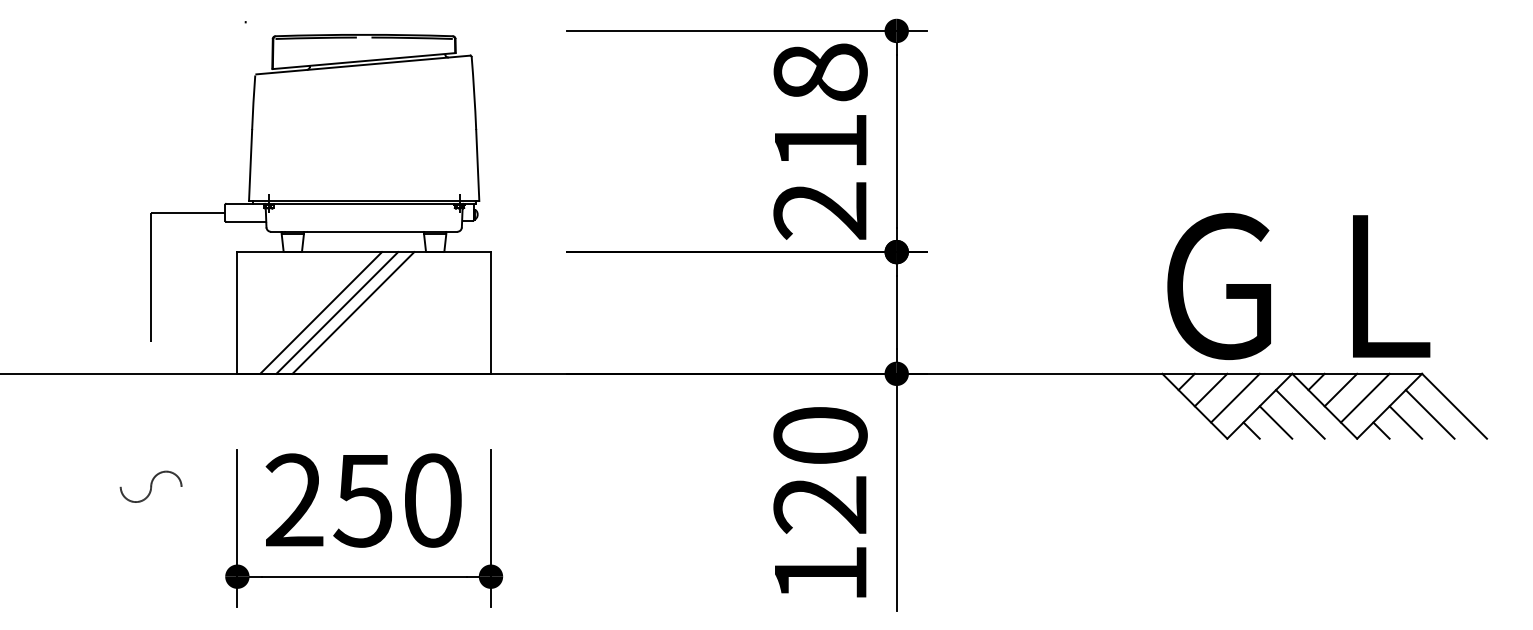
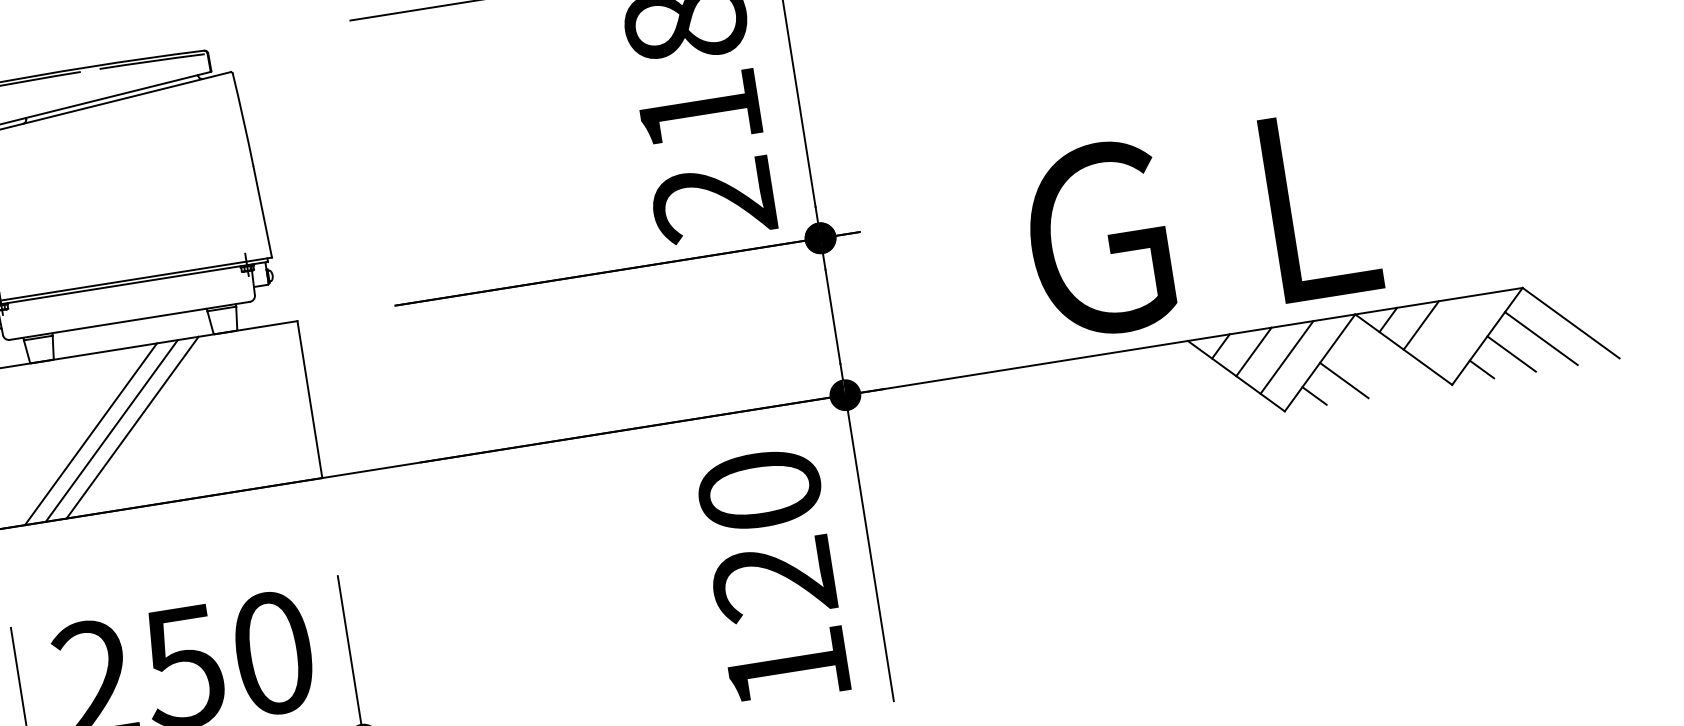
text: (1298, 285) -> (1200, 222), moved
line: (1364, 397) -> (1453, 330), removed
line: (1300, 414) -> (1374, 365), removed

